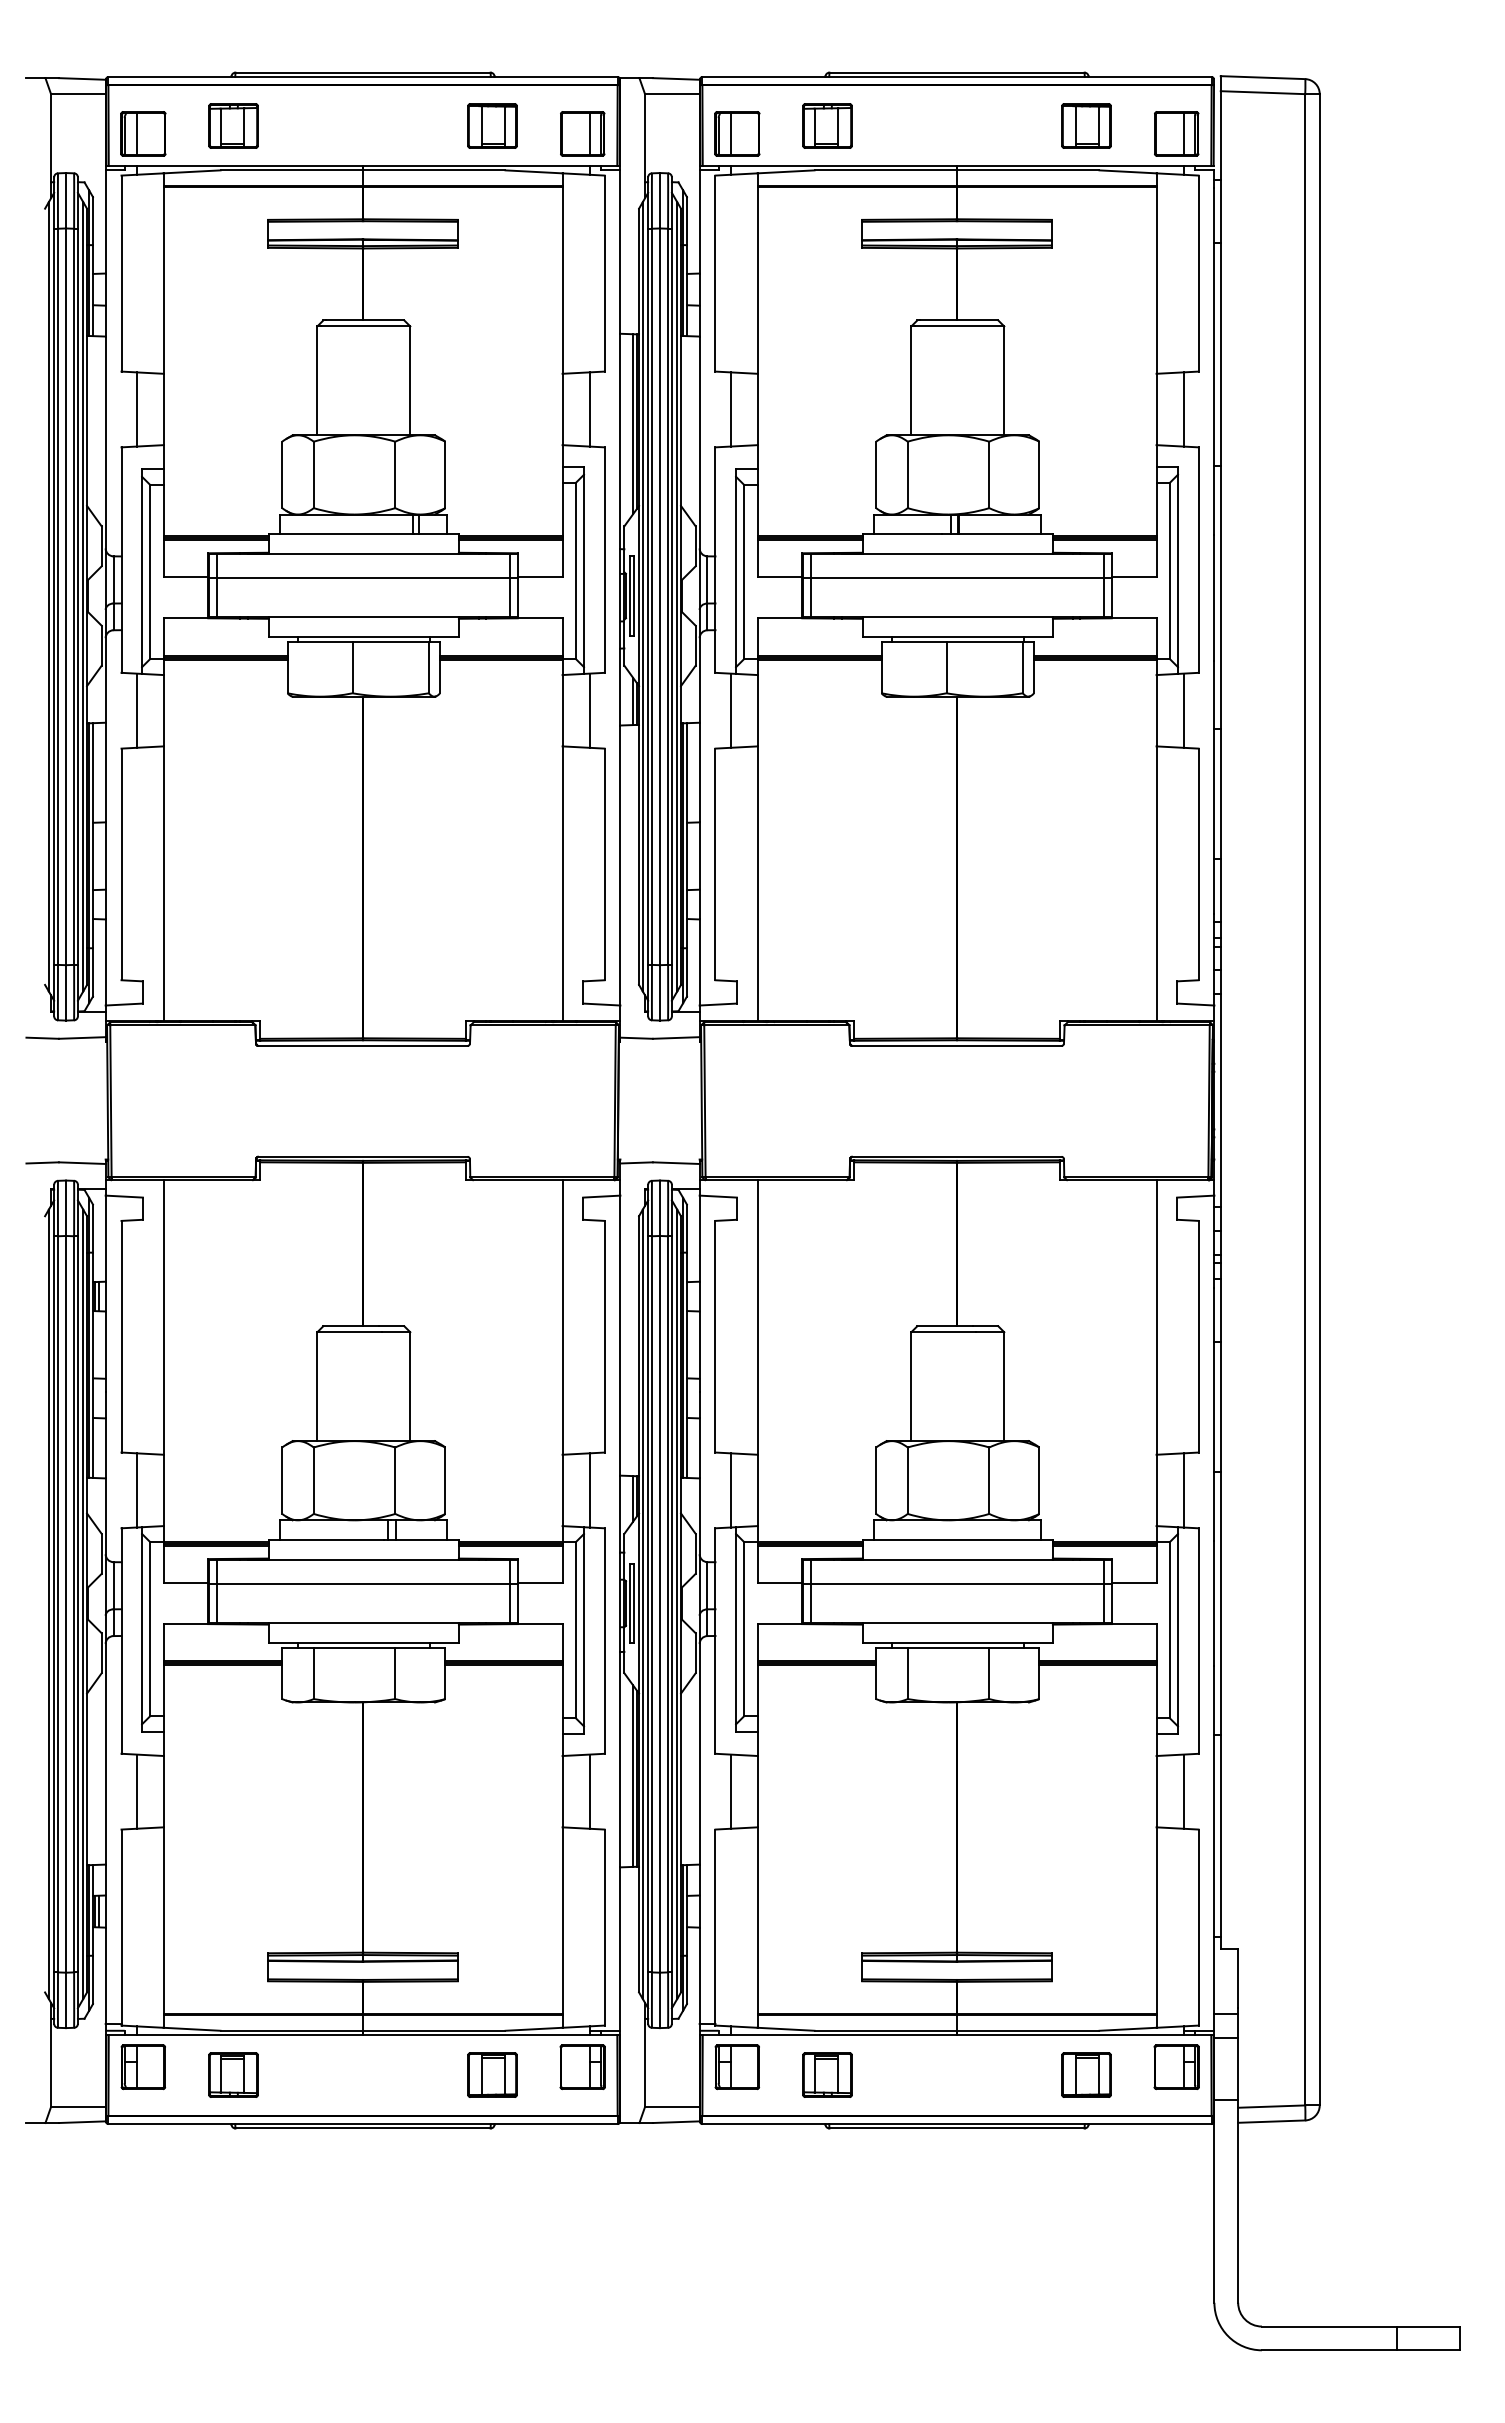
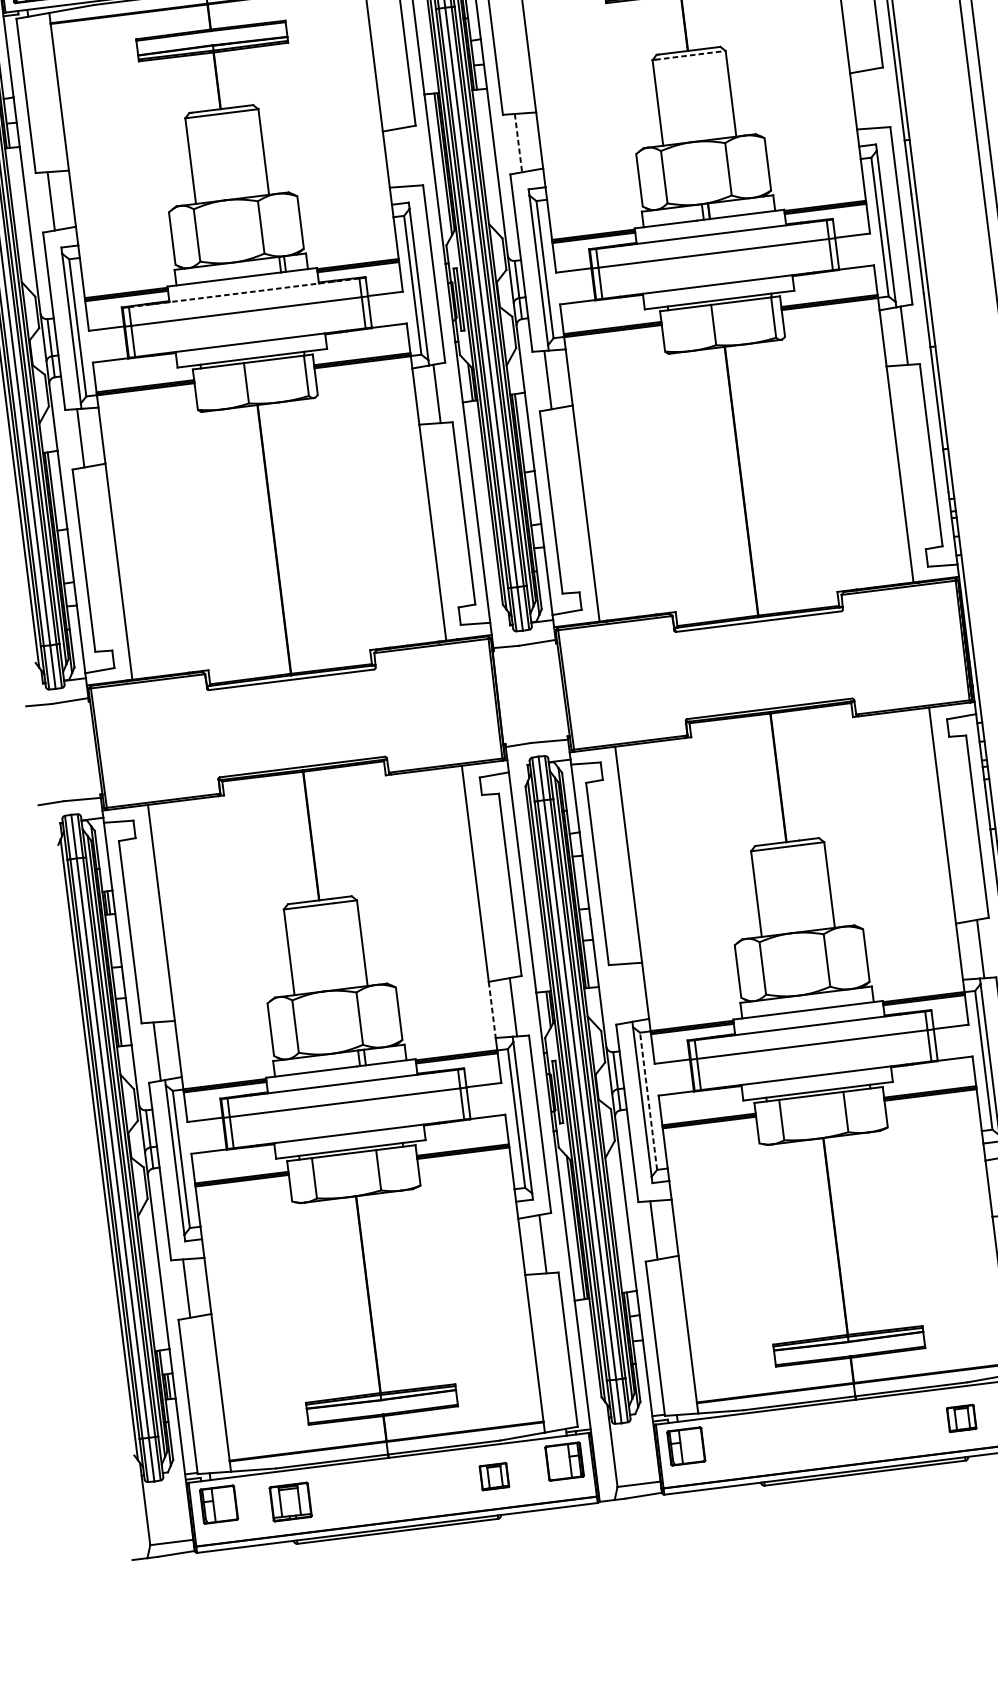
line: (959, 326) -> (690, 55), solid -> dashed
line: (589, 409) -> (407, 156), removed
line: (730, 409) -> (518, 143), solid -> dashed
line: (1183, 409) -> (874, 98), removed
line: (363, 554) -> (243, 293), solid -> dashed
line: (562, 1490) -> (492, 1009), solid -> dashed
line: (730, 1490) -> (624, 993), removed
line: (744, 1628) -> (648, 1100), solid -> dashed
part: (492, 2074) -> (494, 1476), size x0.7
part: (827, 2074) -> (757, 1443), removed
part: (1086, 2074) -> (961, 1418), size x0.7

